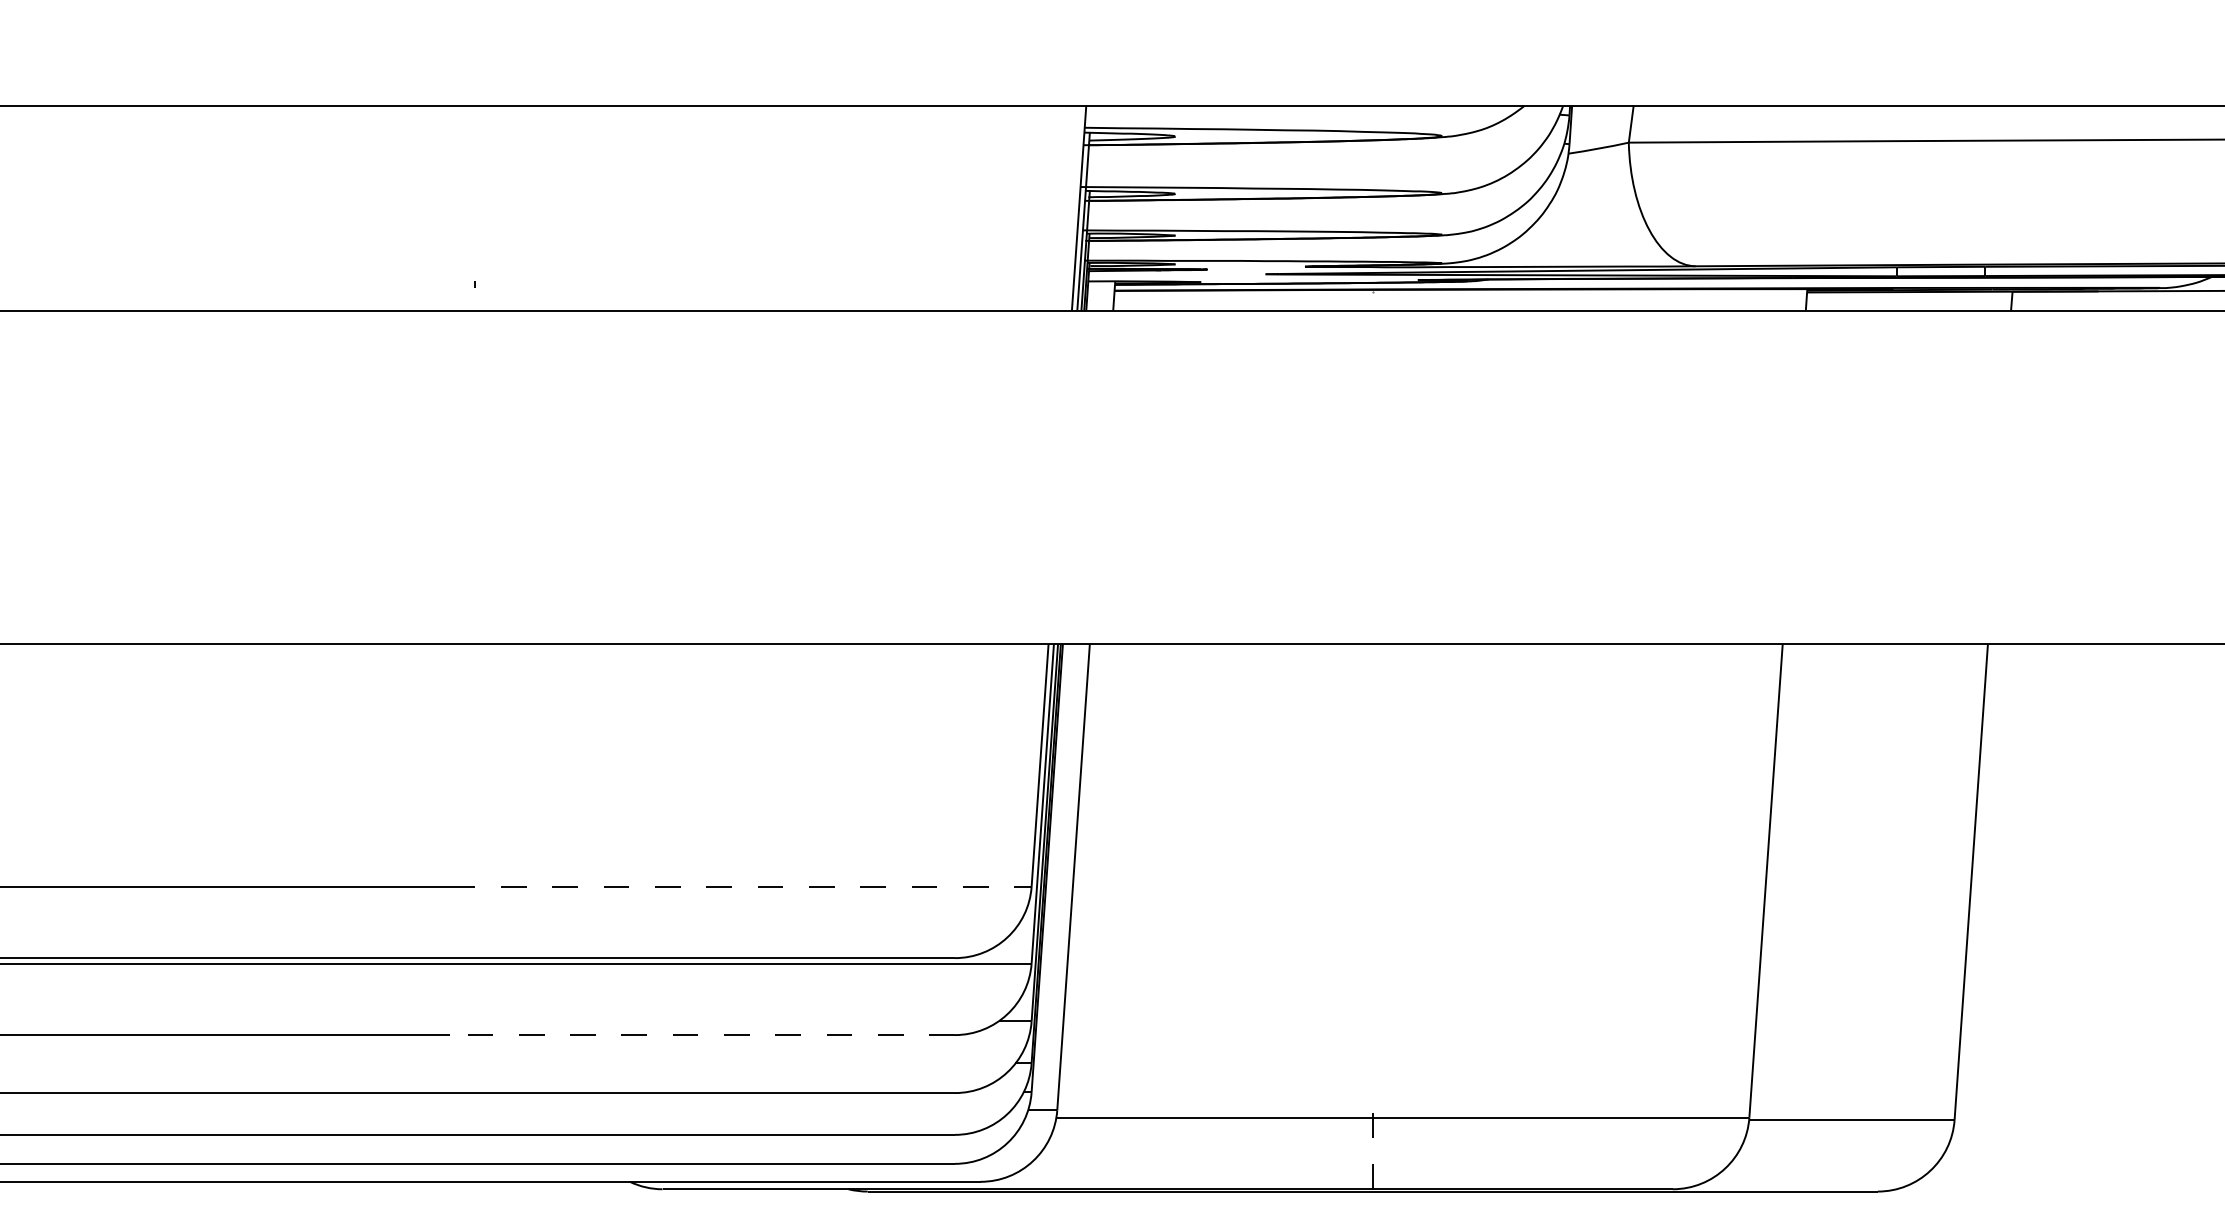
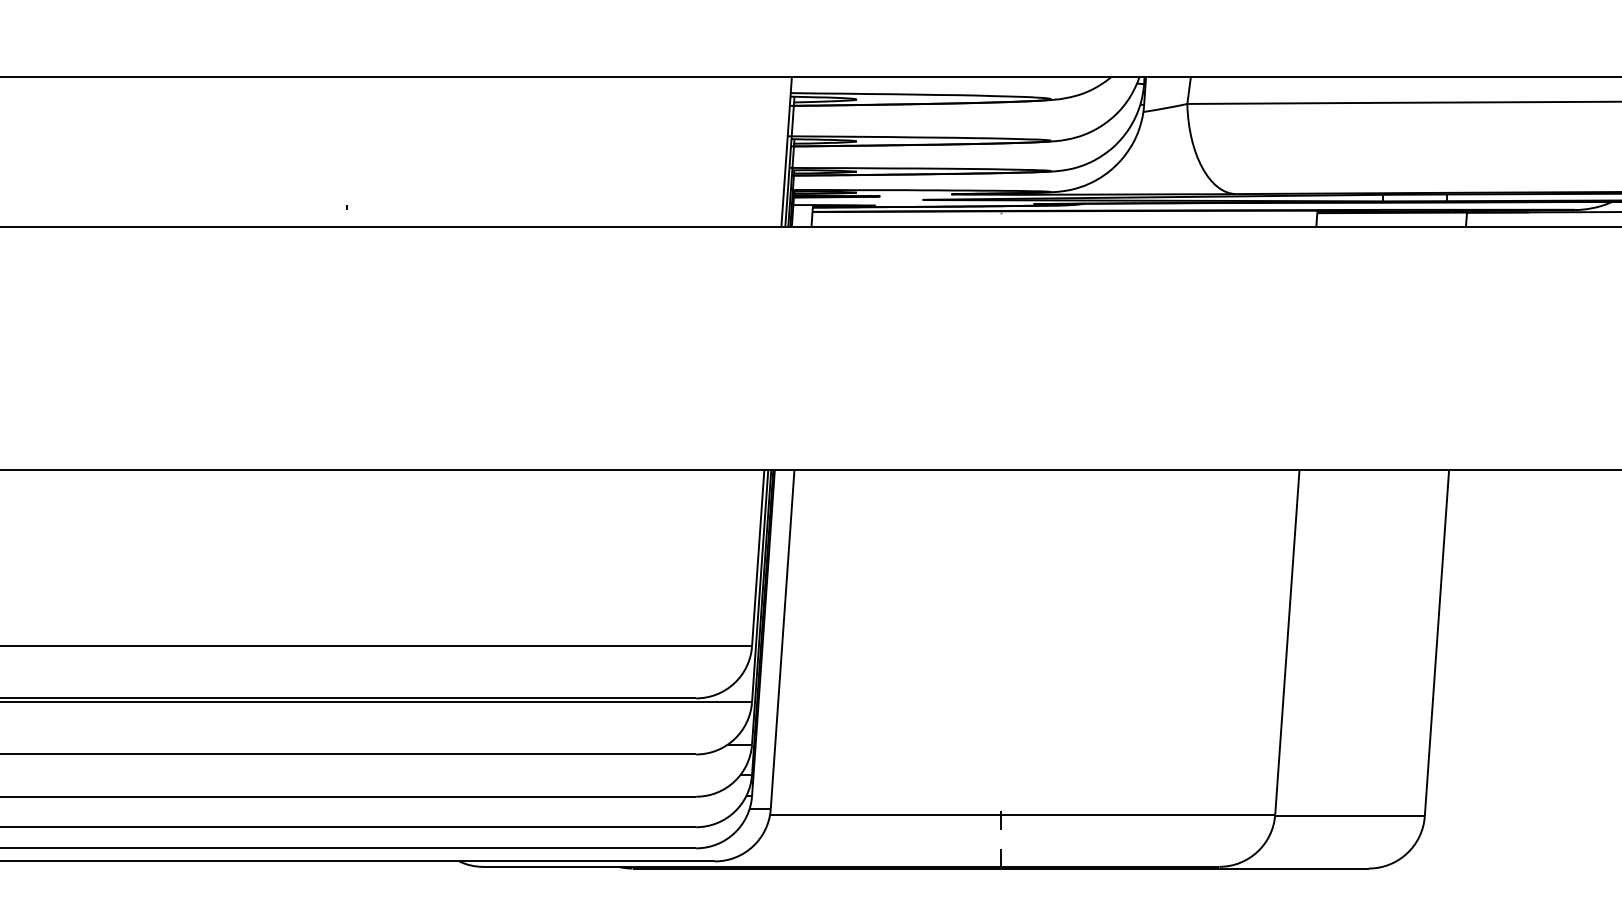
line: (741, 886) -> (540, 646), dashed -> solid
line: (701, 1035) -> (511, 754), dashed -> solid

